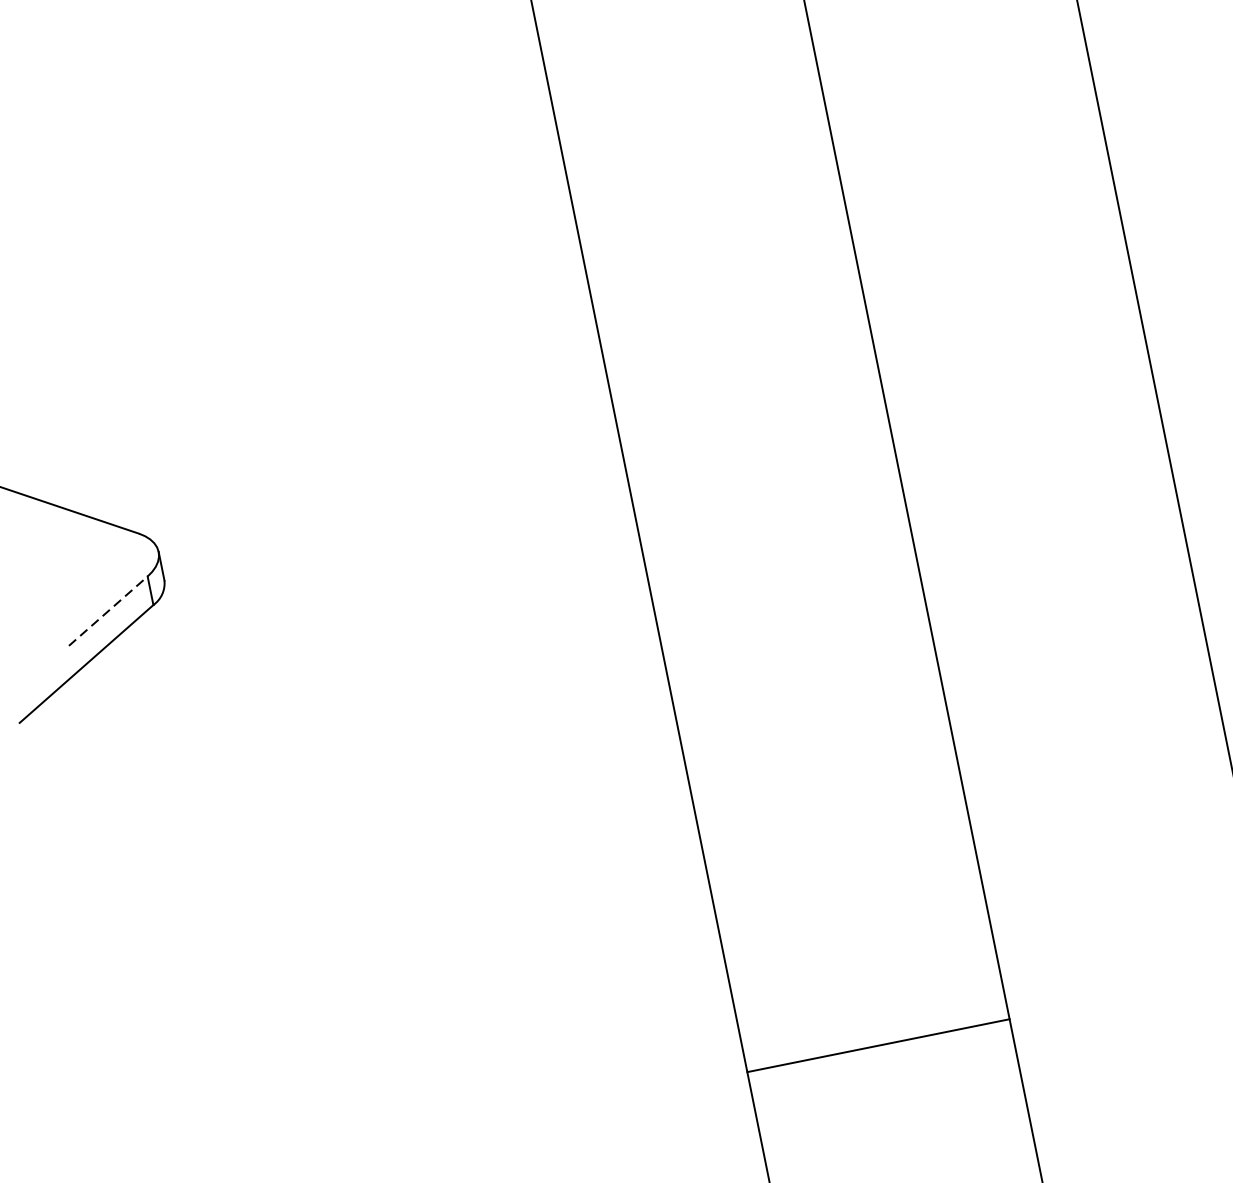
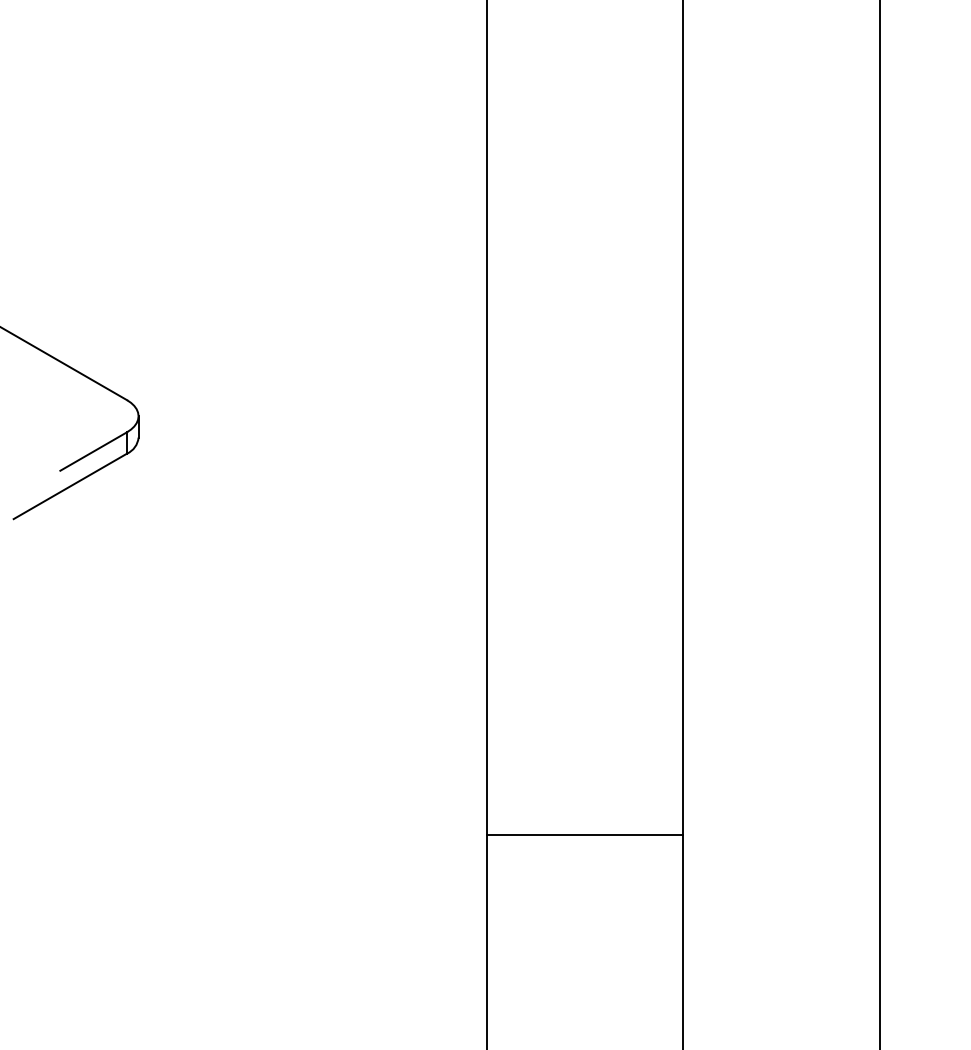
line: (108, 611) -> (93, 451), dashed -> solid
line: (877, 1046) -> (584, 835), moved

